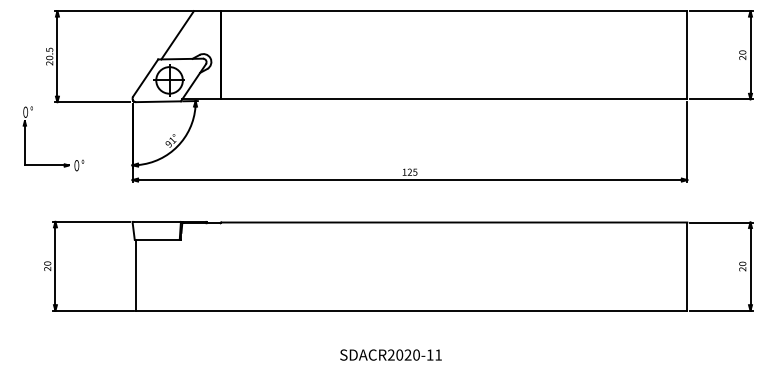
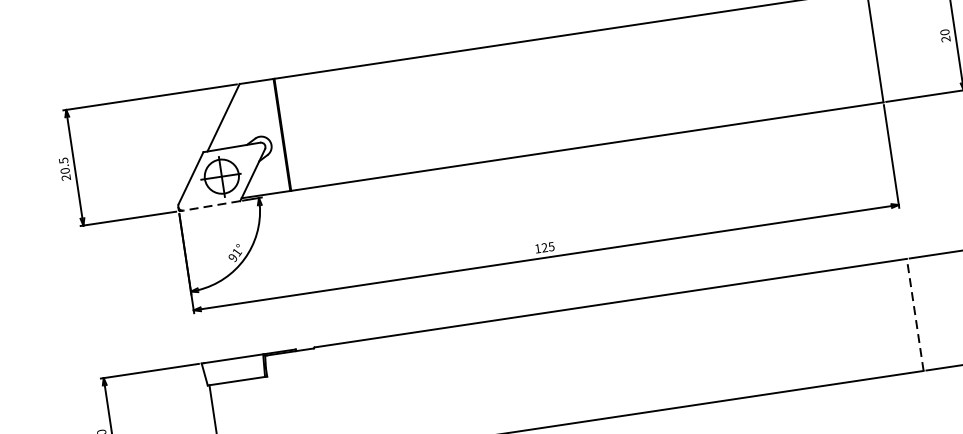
line: (158, 101) -> (211, 205), solid -> dashed
part: (53, 164) -> (90, 305), removed
line: (687, 266) -> (915, 314), solid -> dashed

